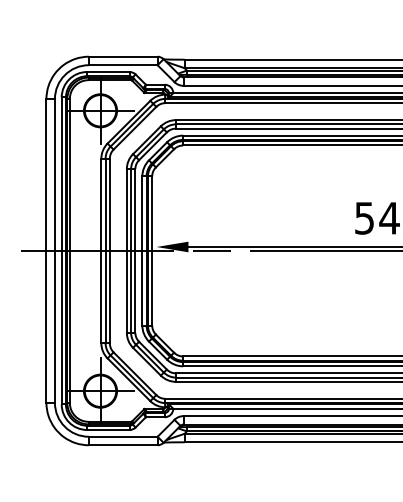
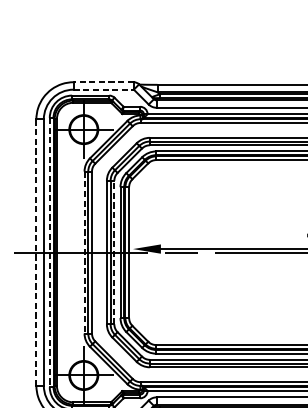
line: (122, 56) -> (103, 82), solid -> dashed
line: (123, 65) -> (103, 89), solid -> dashed
line: (46, 251) -> (36, 253), solid -> dashed
line: (61, 251) -> (49, 253), solid -> dashed
line: (101, 251) -> (84, 253), solid -> dashed
line: (135, 251) -> (114, 253), solid -> dashed

